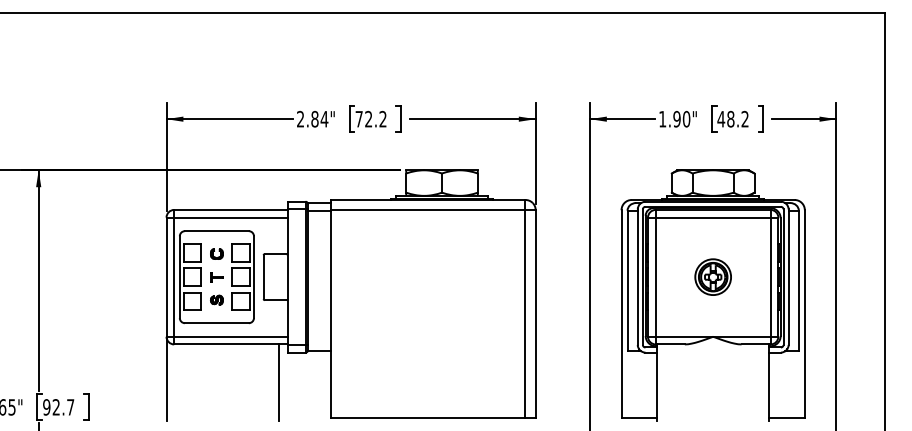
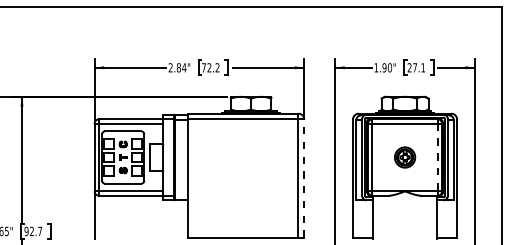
text: (731, 118) -> (415, 67), 48.2 -> 27.1
line: (770, 277) -> (437, 157), solid -> dashed
line: (536, 314) -> (304, 178), solid -> dashed
line: (279, 382) -> (158, 217), removed

